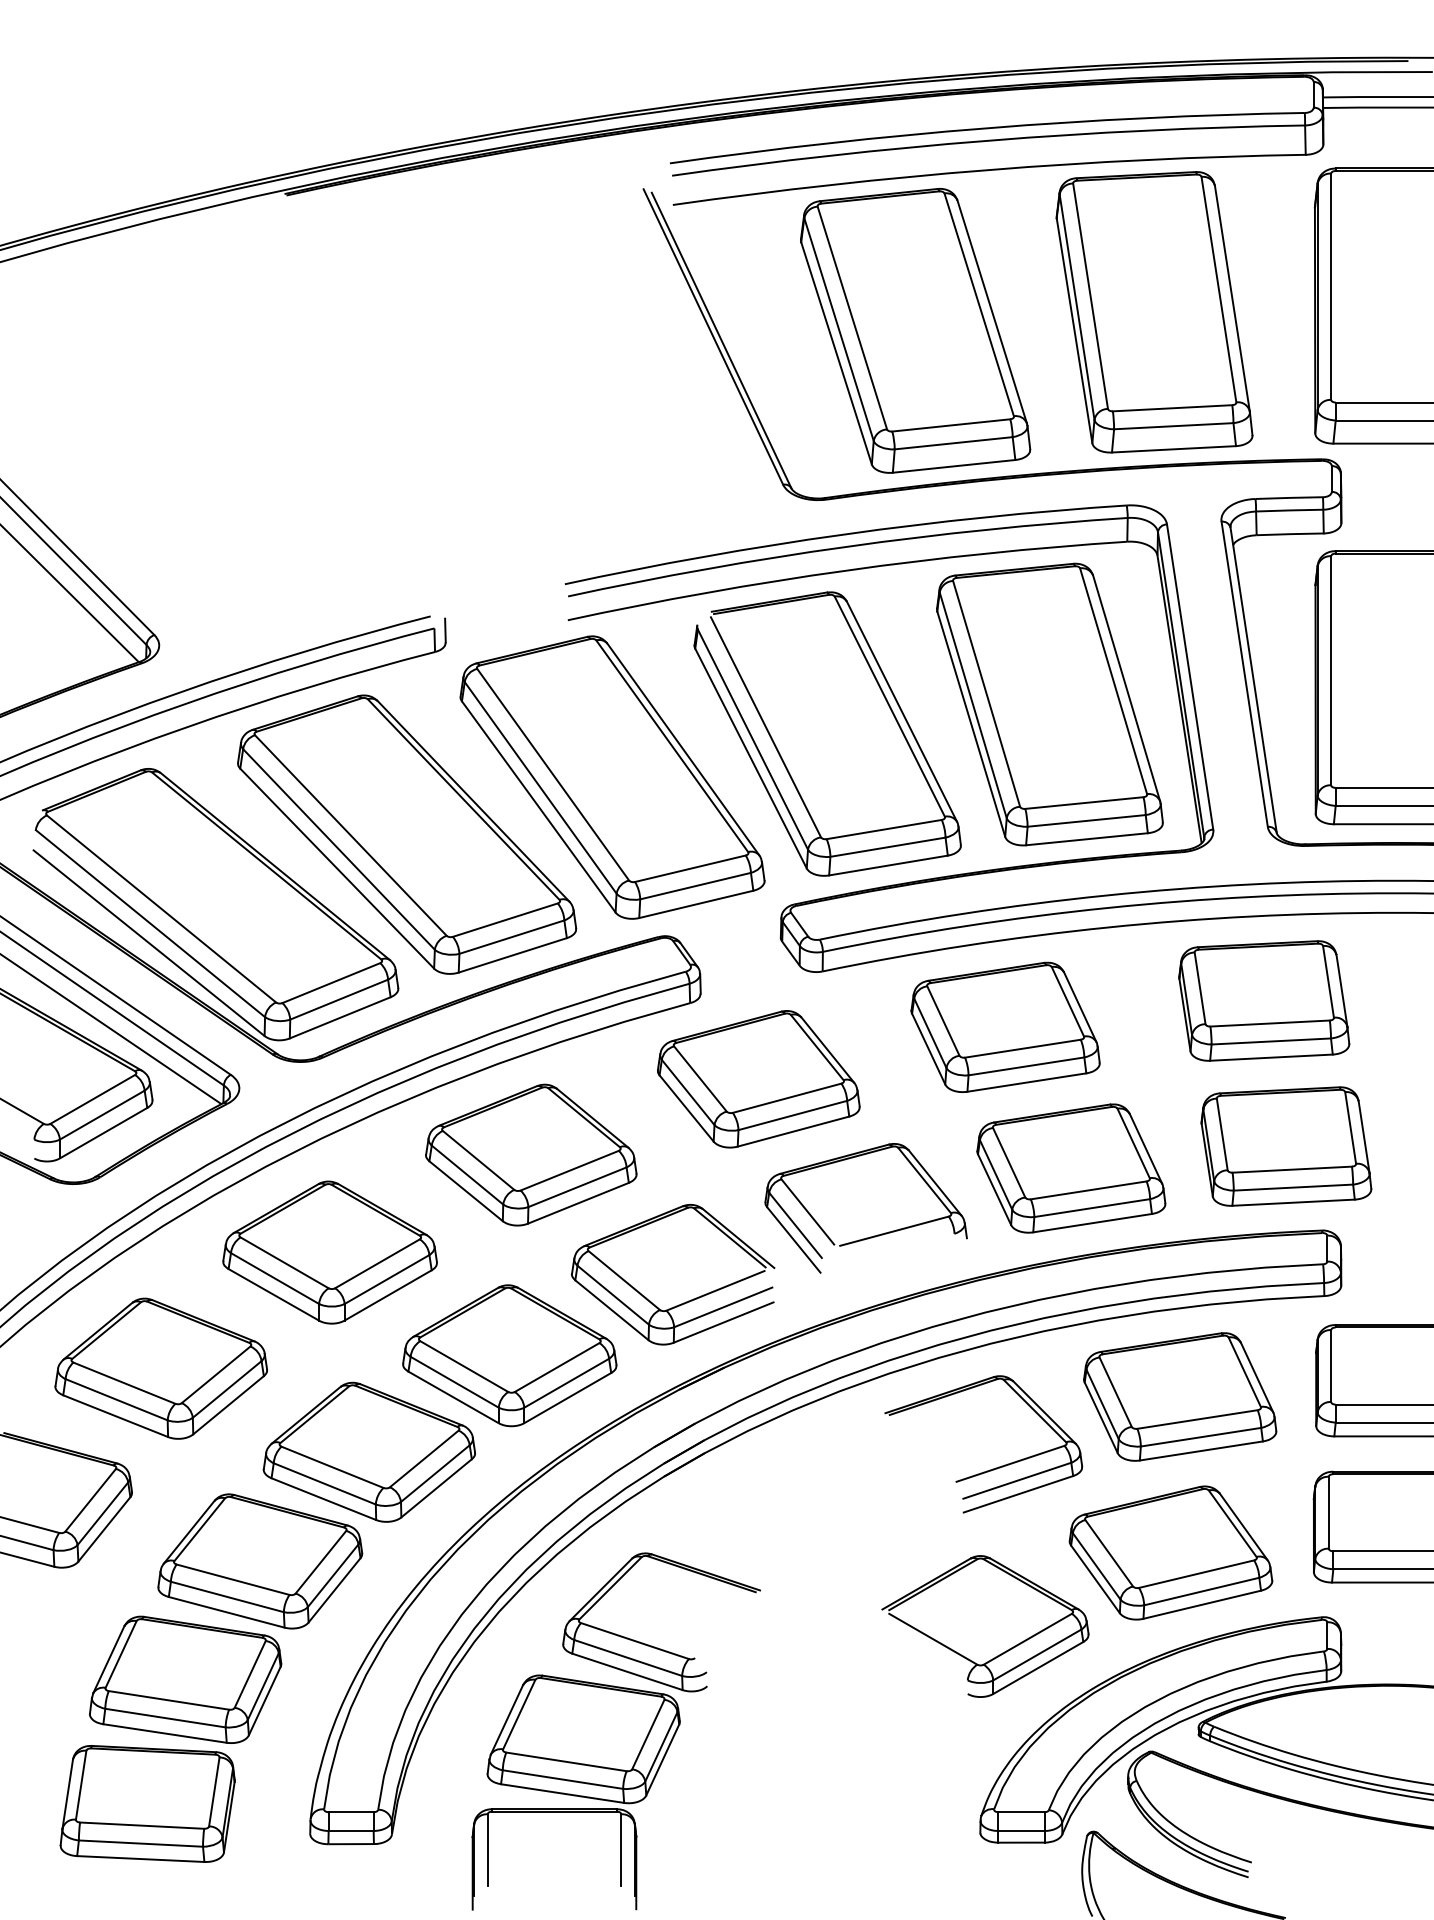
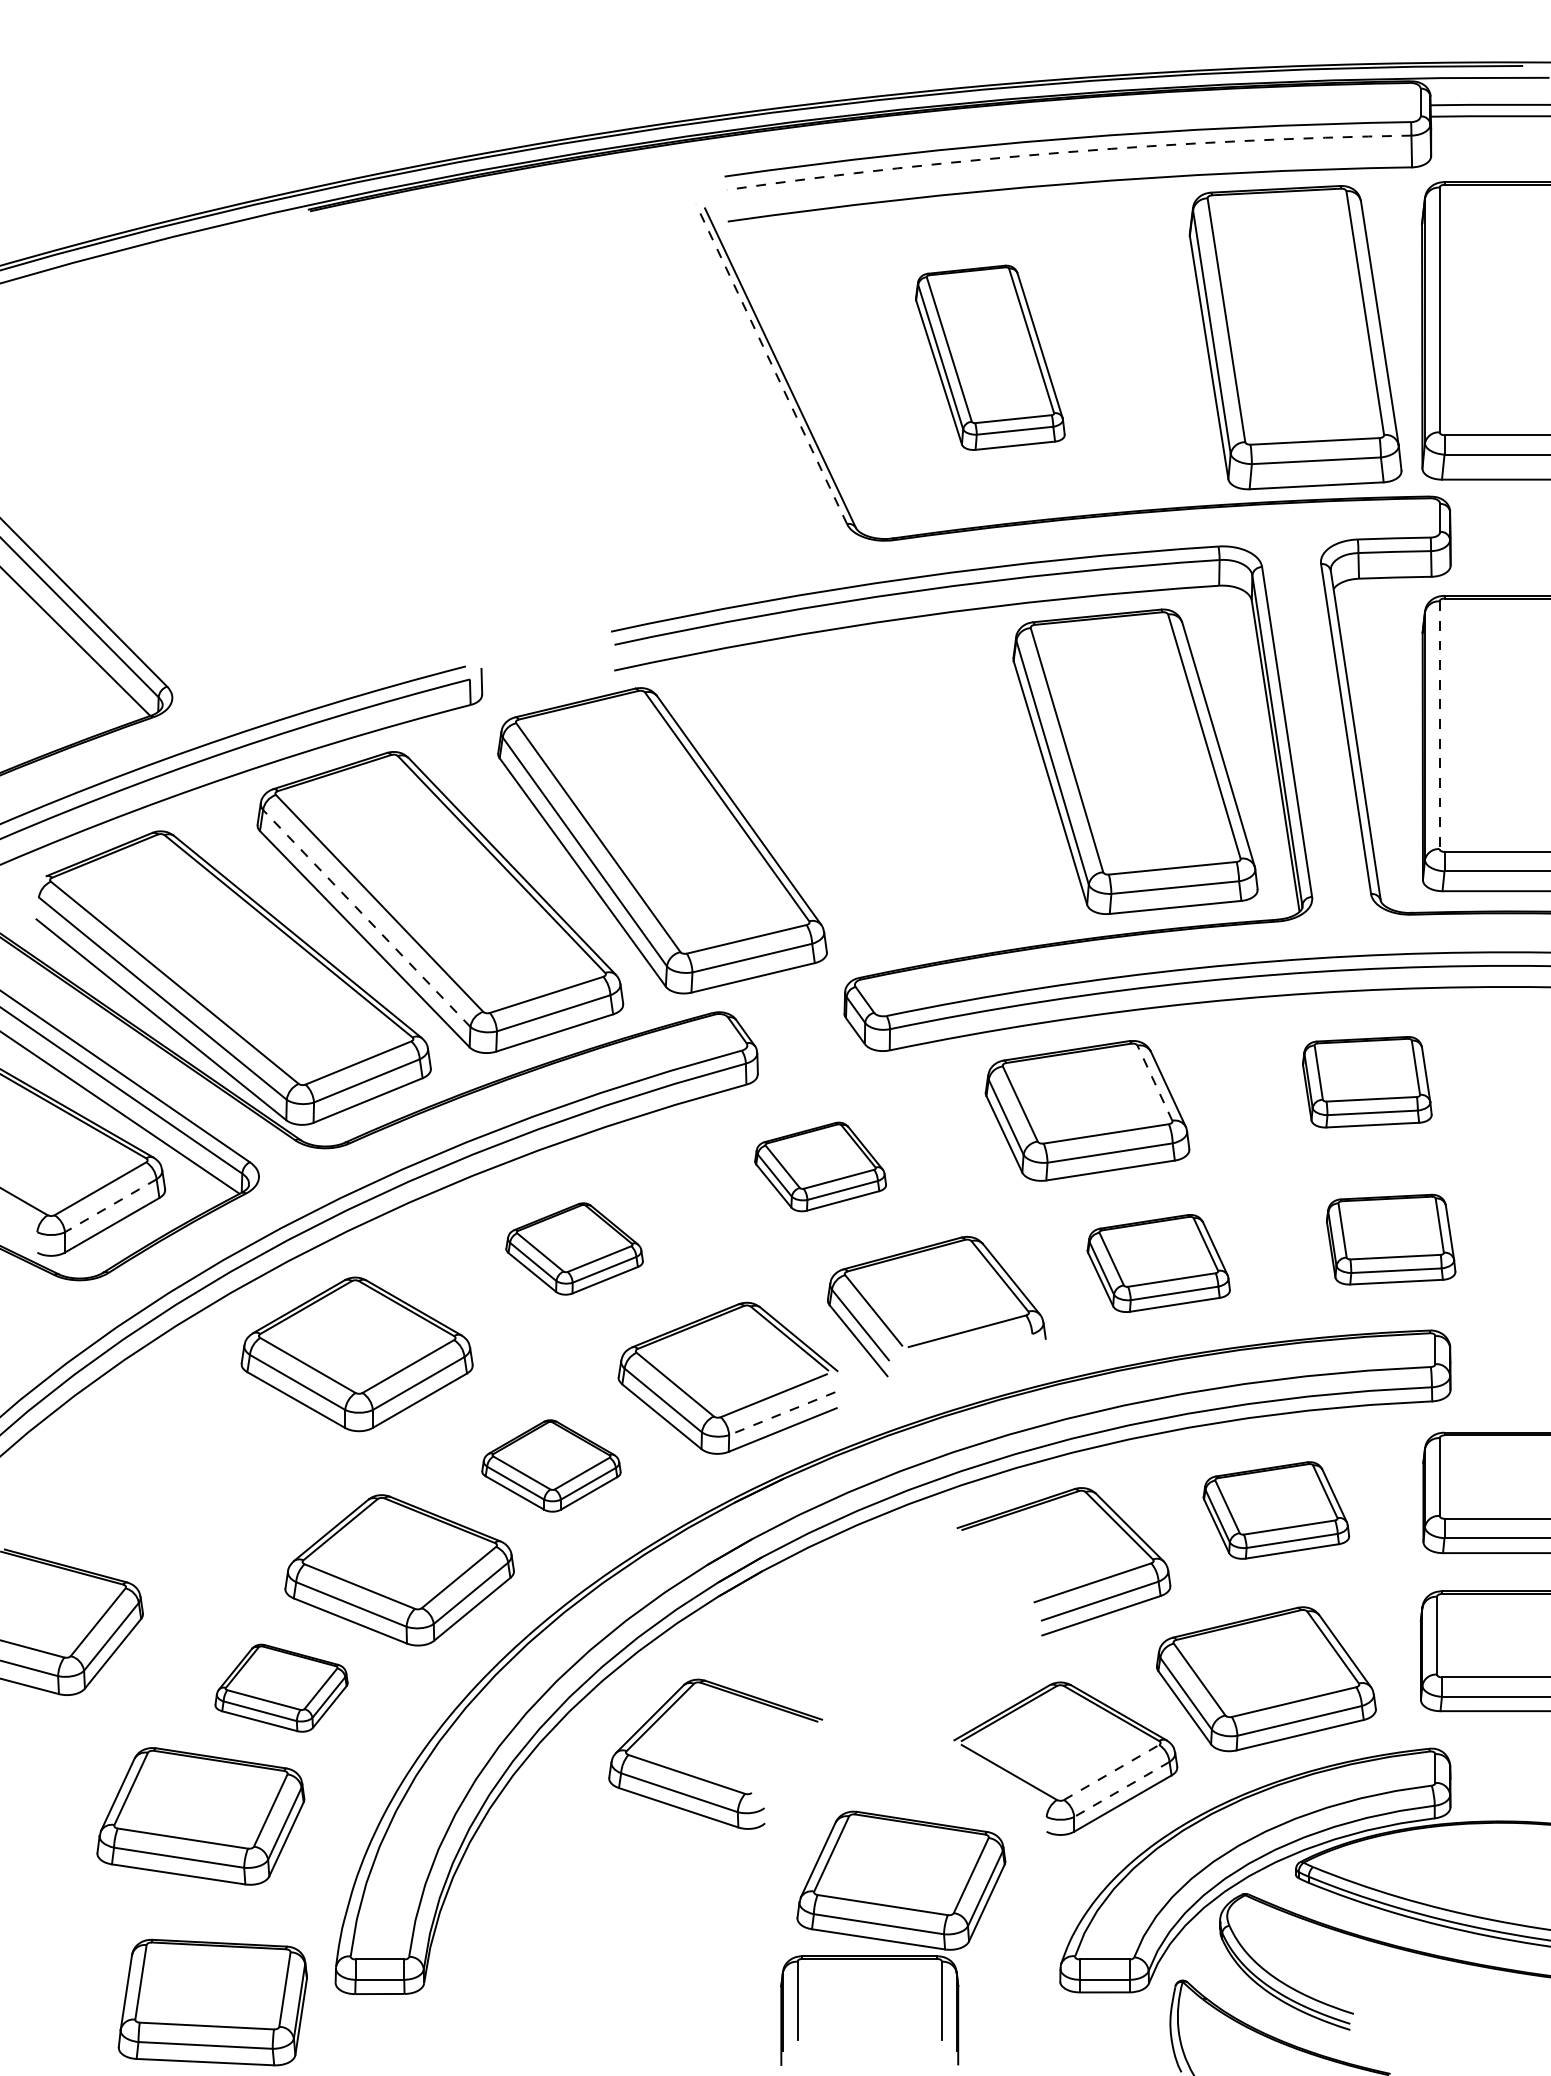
arc: (987, 141) -> (1068, 152), solid -> dashed
part: (1154, 312) -> (1295, 337), moved
part: (915, 330) -> (990, 357), size x0.6
line: (713, 337) -> (771, 364), solid -> dashed
line: (1331, 671) -> (1439, 725), solid -> dashed
part: (781, 756) -> (845, 817), removed
line: (338, 849) -> (366, 918), solid -> dashed
part: (1264, 1000) -> (1367, 1081), size x0.7
line: (1067, 1001) -> (1154, 1082), solid -> dashed
part: (758, 1078) -> (820, 1166), size x0.6
line: (102, 1114) -> (110, 1205), solid -> dashed
part: (1285, 1146) -> (1390, 1239), size x0.7
part: (531, 1154) -> (574, 1248), size x0.6
part: (1071, 1168) -> (1158, 1263), size x0.7
line: (722, 1307) -> (781, 1413), solid -> dashed
part: (509, 1355) -> (551, 1465), size x0.6
part: (161, 1368) -> (174, 1479), removed
part: (1180, 1396) -> (1276, 1510), size x0.7
part: (260, 1560) -> (281, 1687), size x0.6
line: (1027, 1639) -> (1111, 1772), solid -> dashed
line: (1036, 1654) -> (1121, 1789), solid -> dashed
part: (576, 1791) -> (893, 1937), moved
part: (147, 1803) -> (212, 2002), moved

